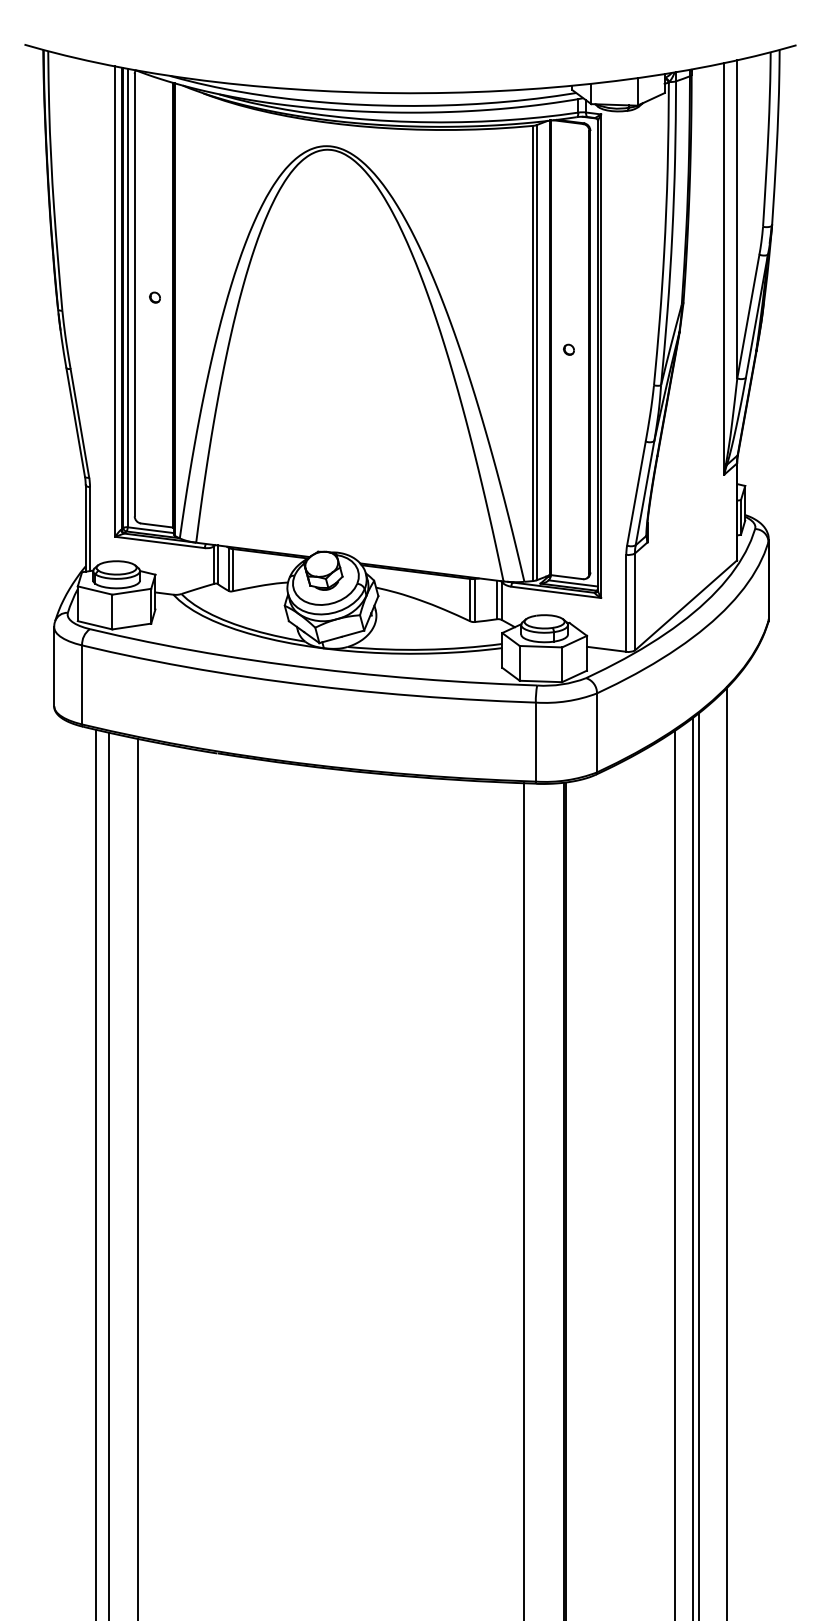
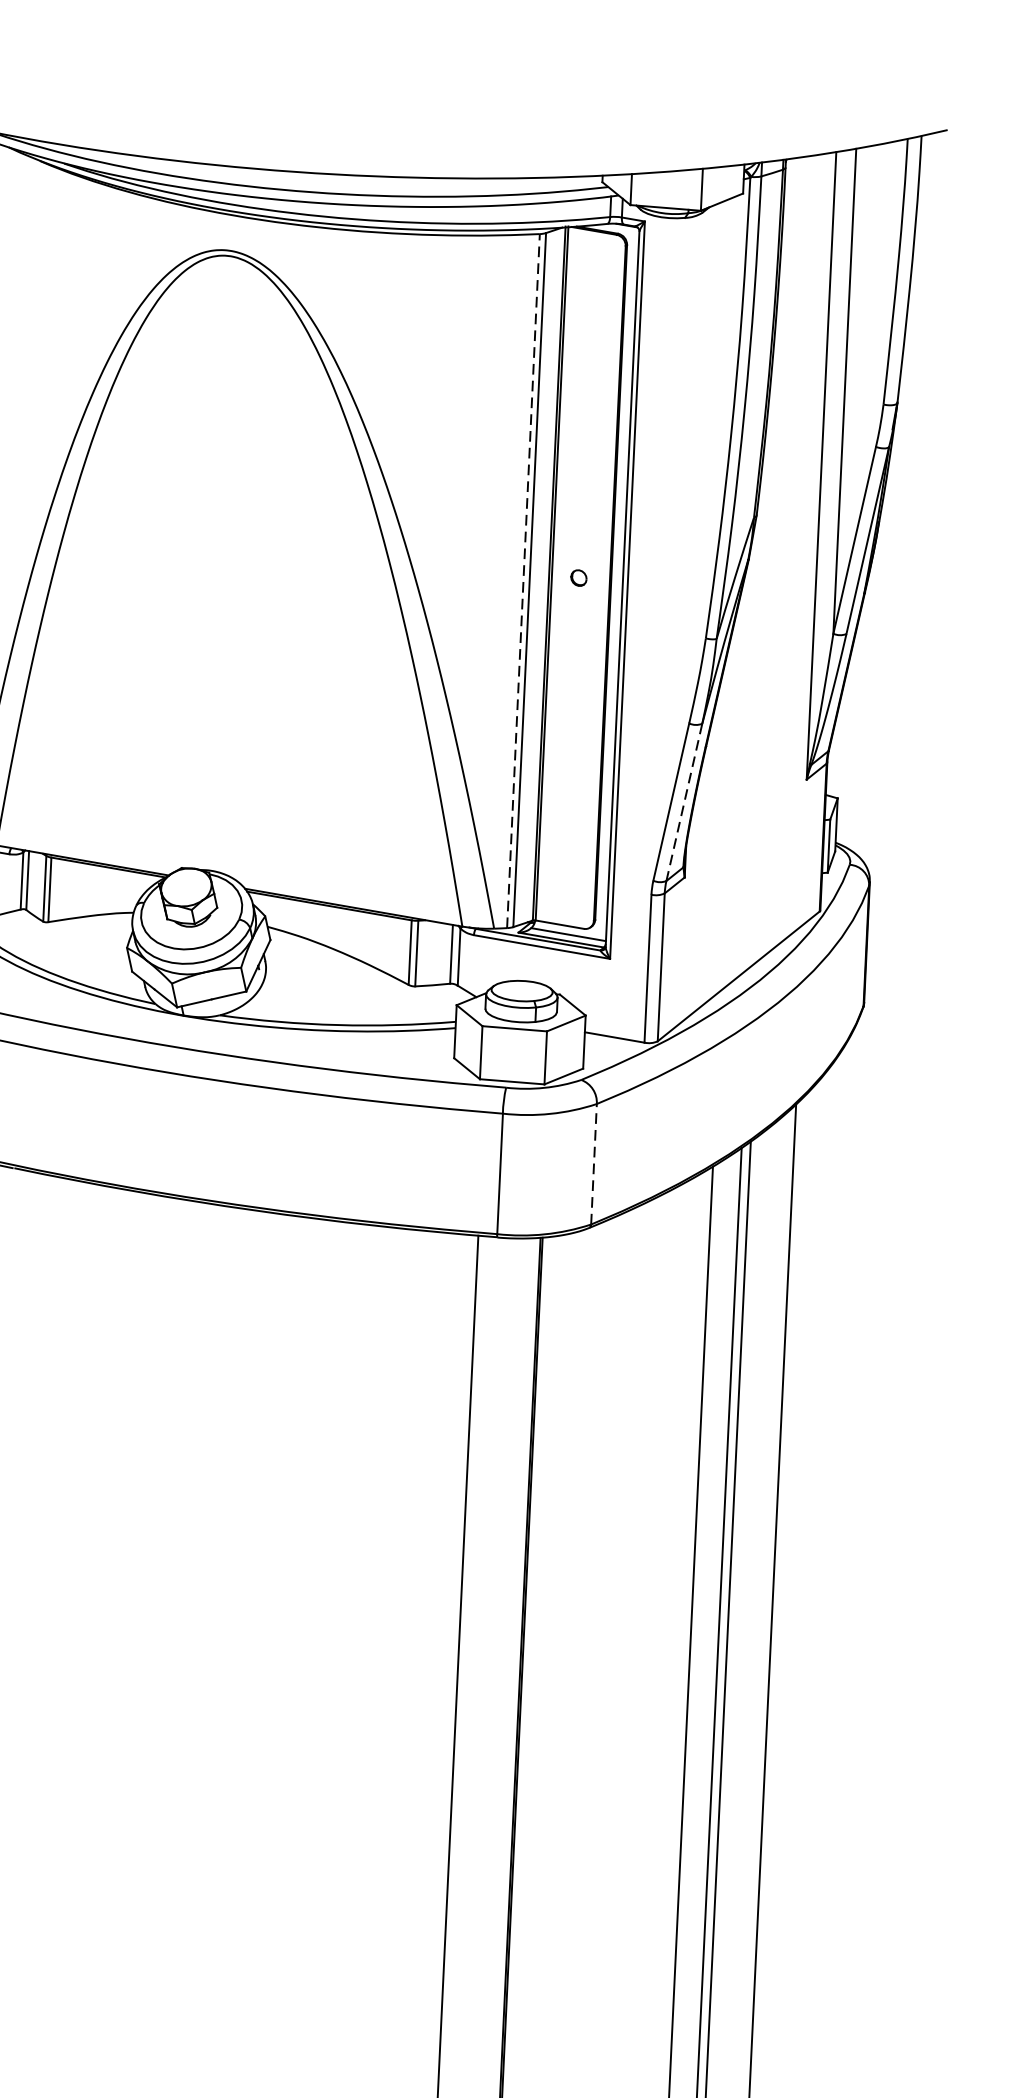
line: (532, 353) -> (522, 581), solid -> dashed
line: (644, 493) -> (683, 802), solid -> dashed
line: (597, 732) -> (594, 1163), solid -> dashed

